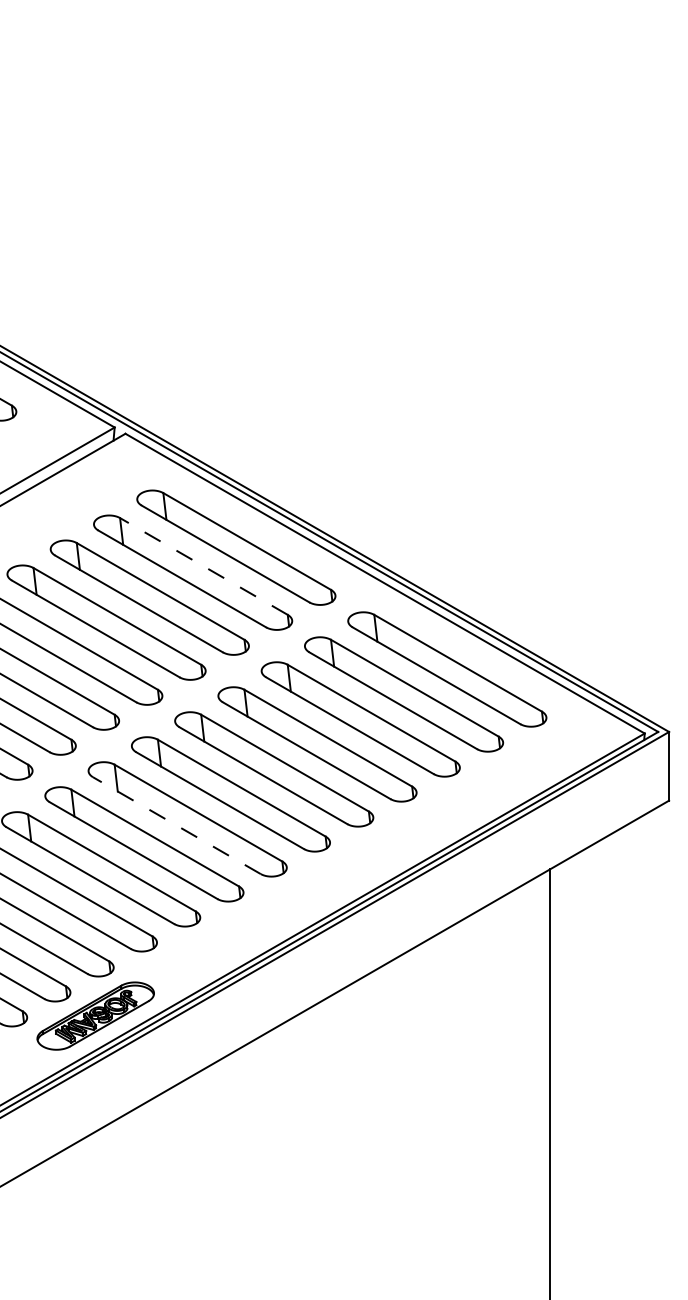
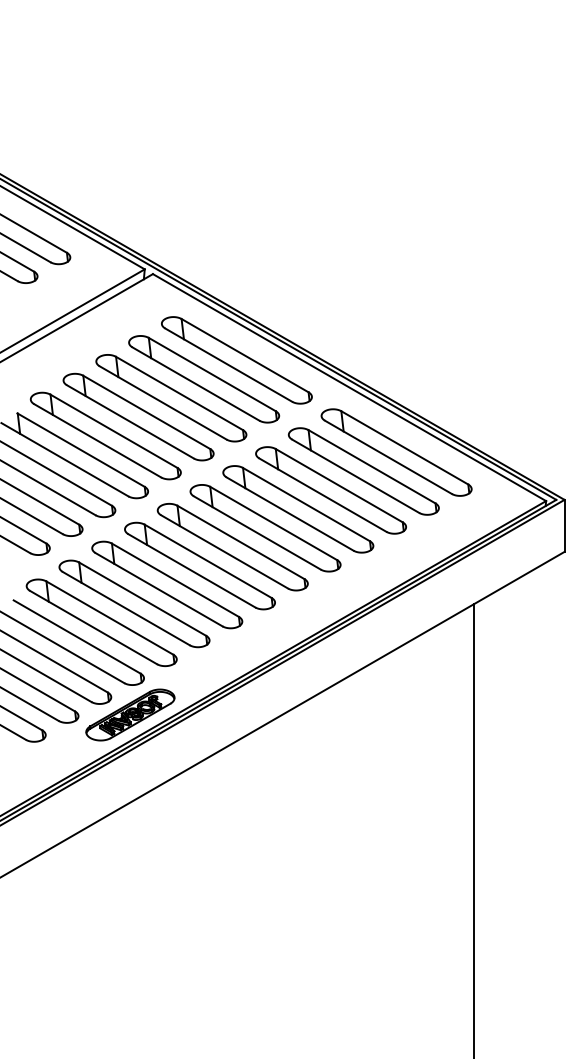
line: (202, 566) -> (211, 374), dashed -> solid
line: (176, 825) -> (191, 570), dashed -> solid

